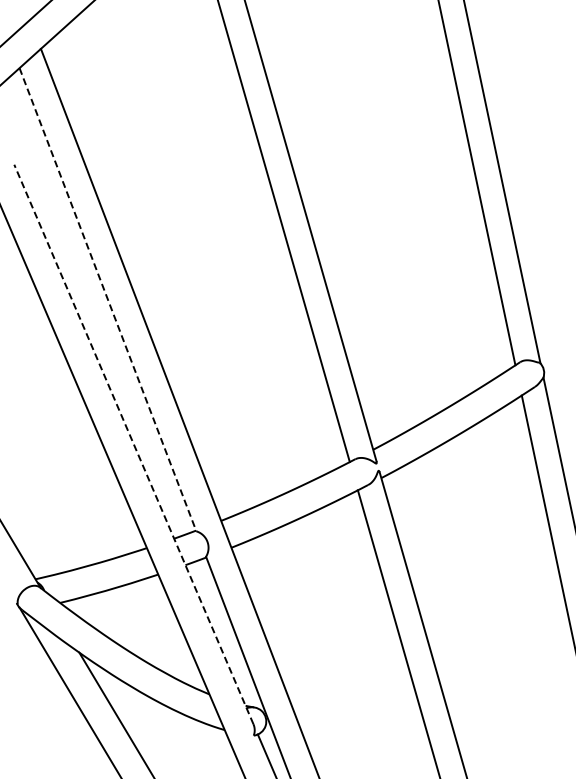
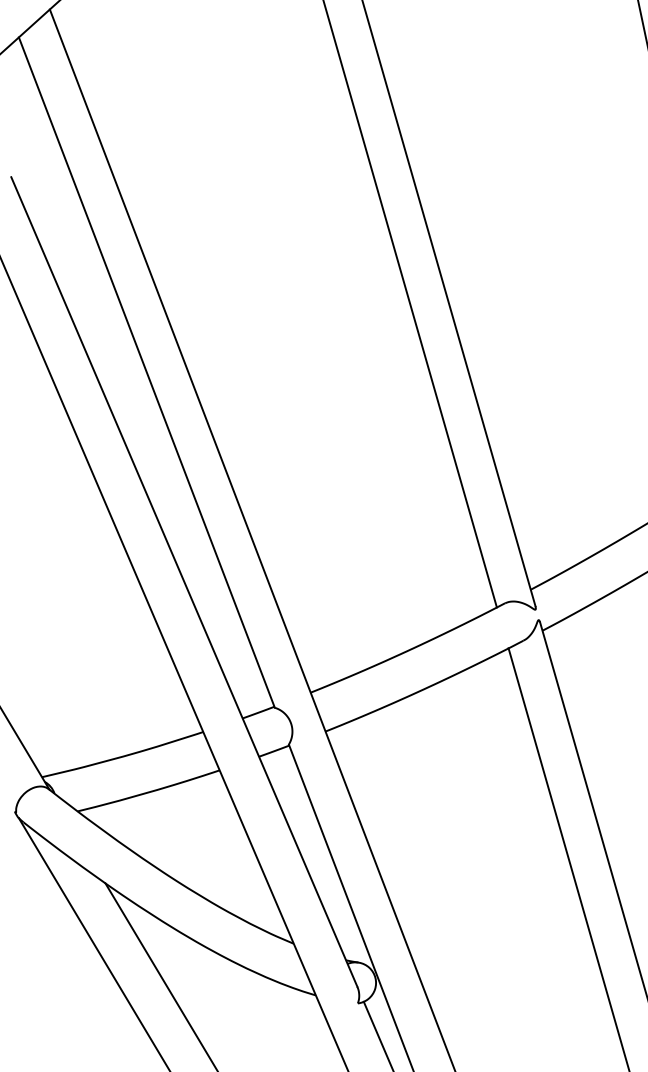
line: (107, 299) -> (146, 372), dashed -> solid
line: (133, 443) -> (183, 580), dashed -> solid

